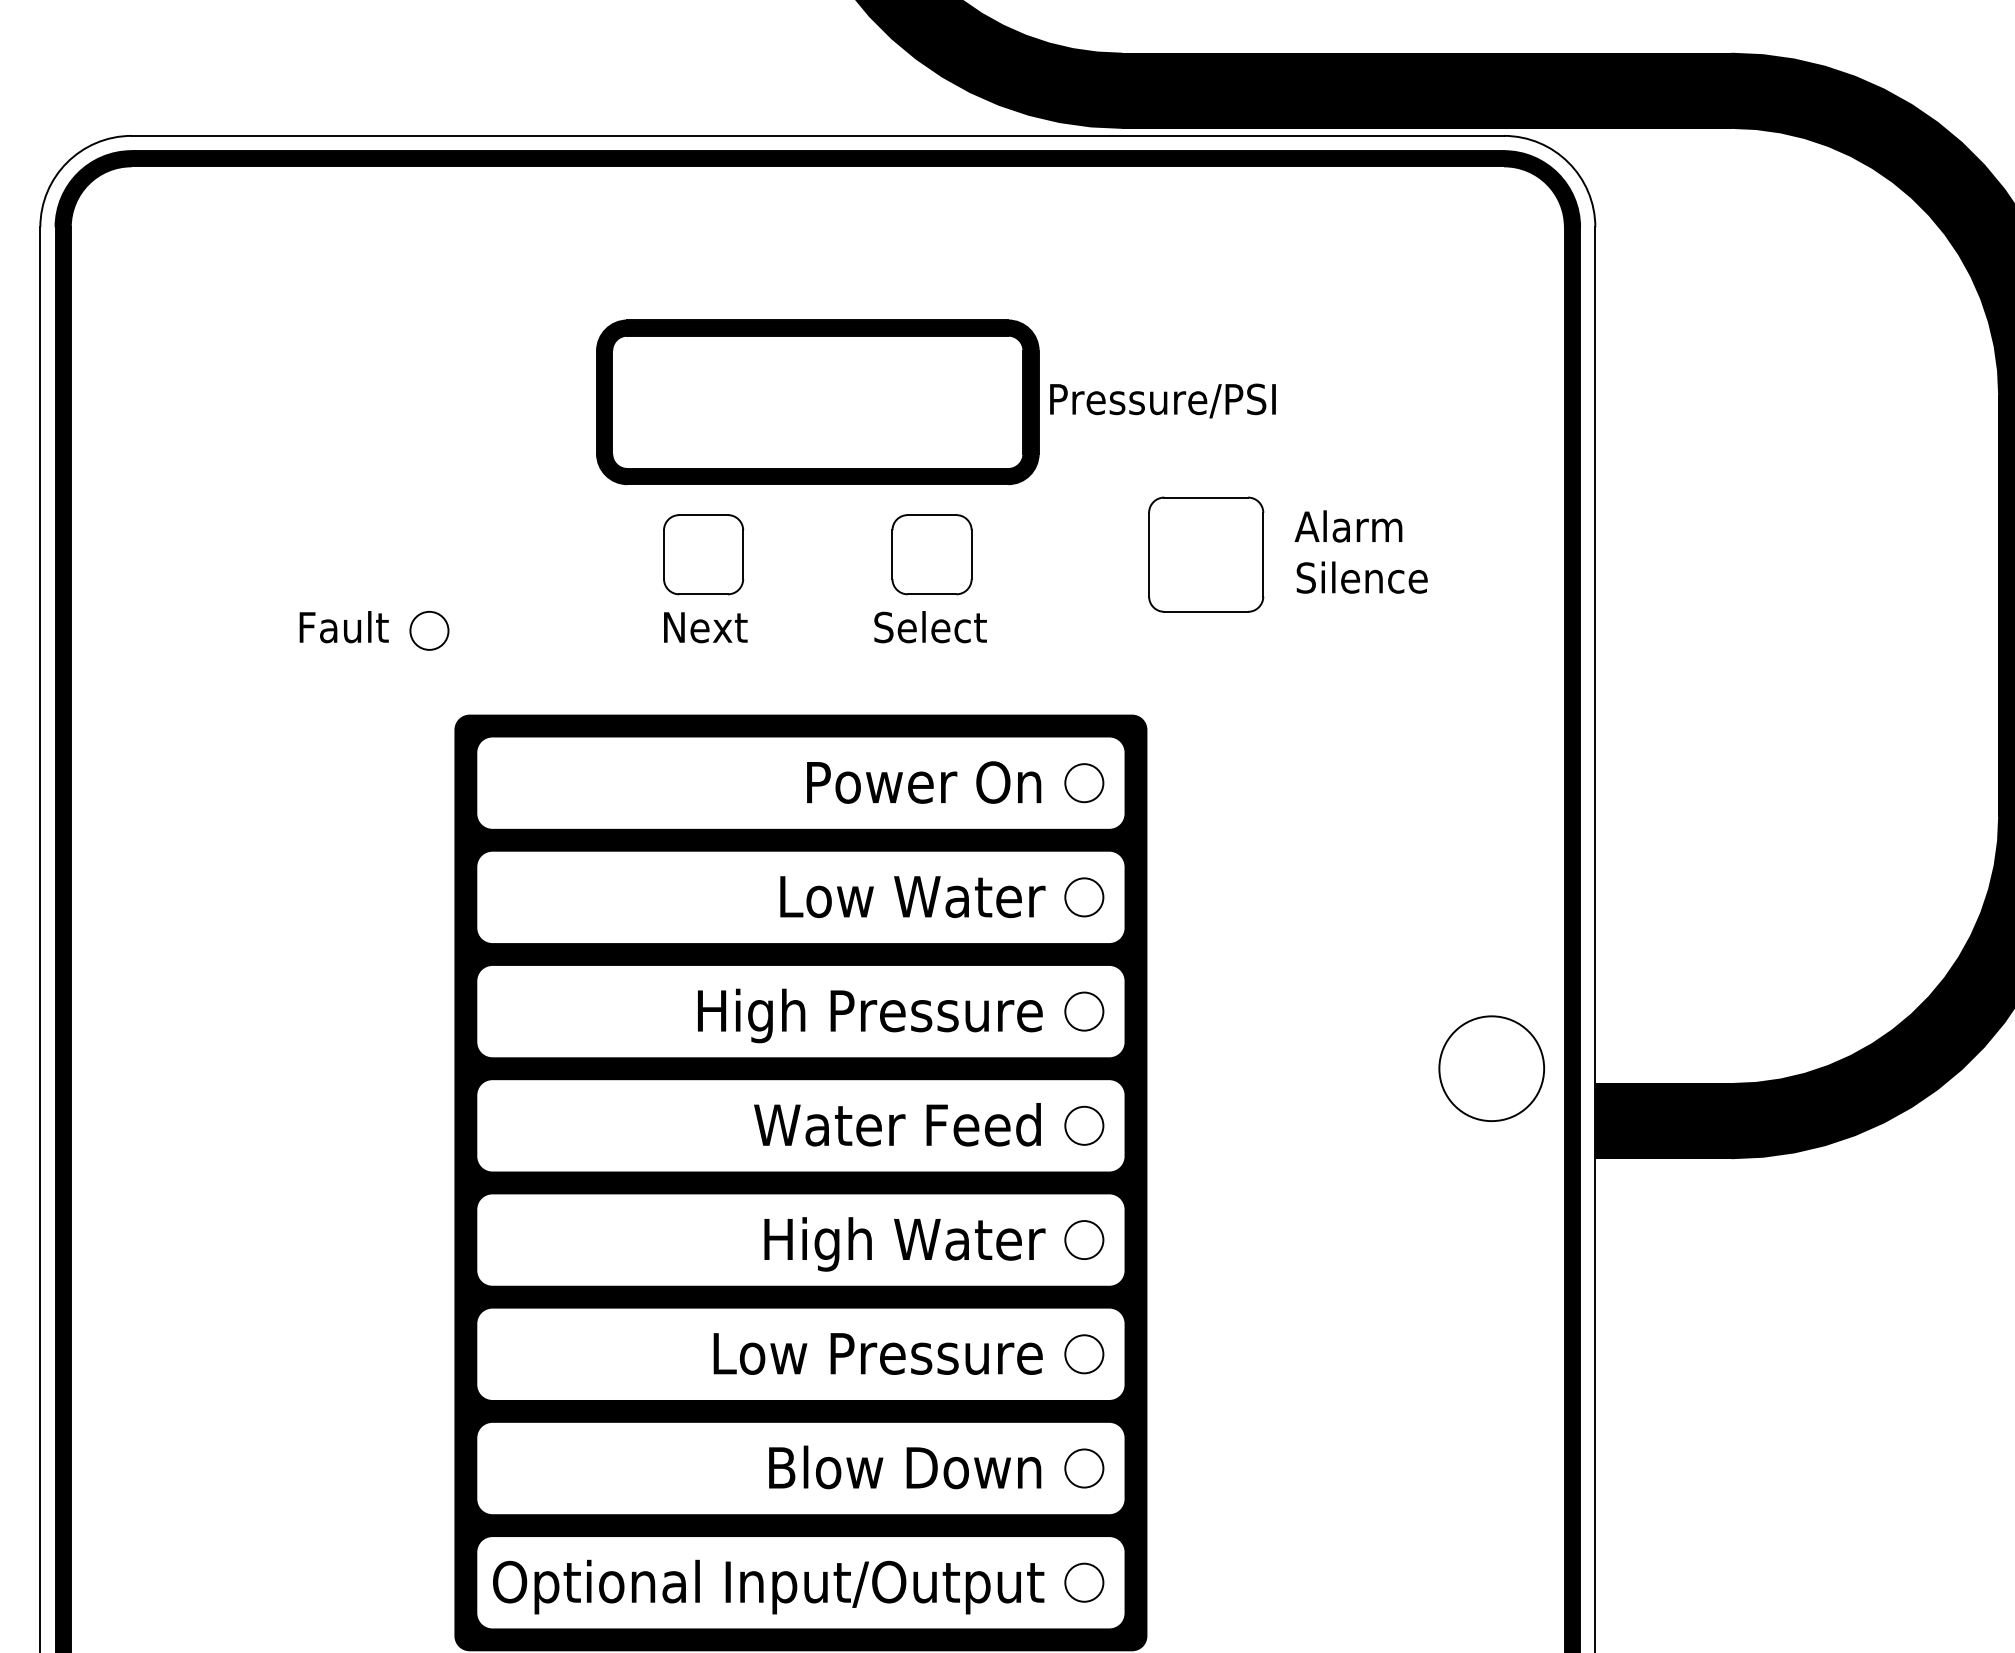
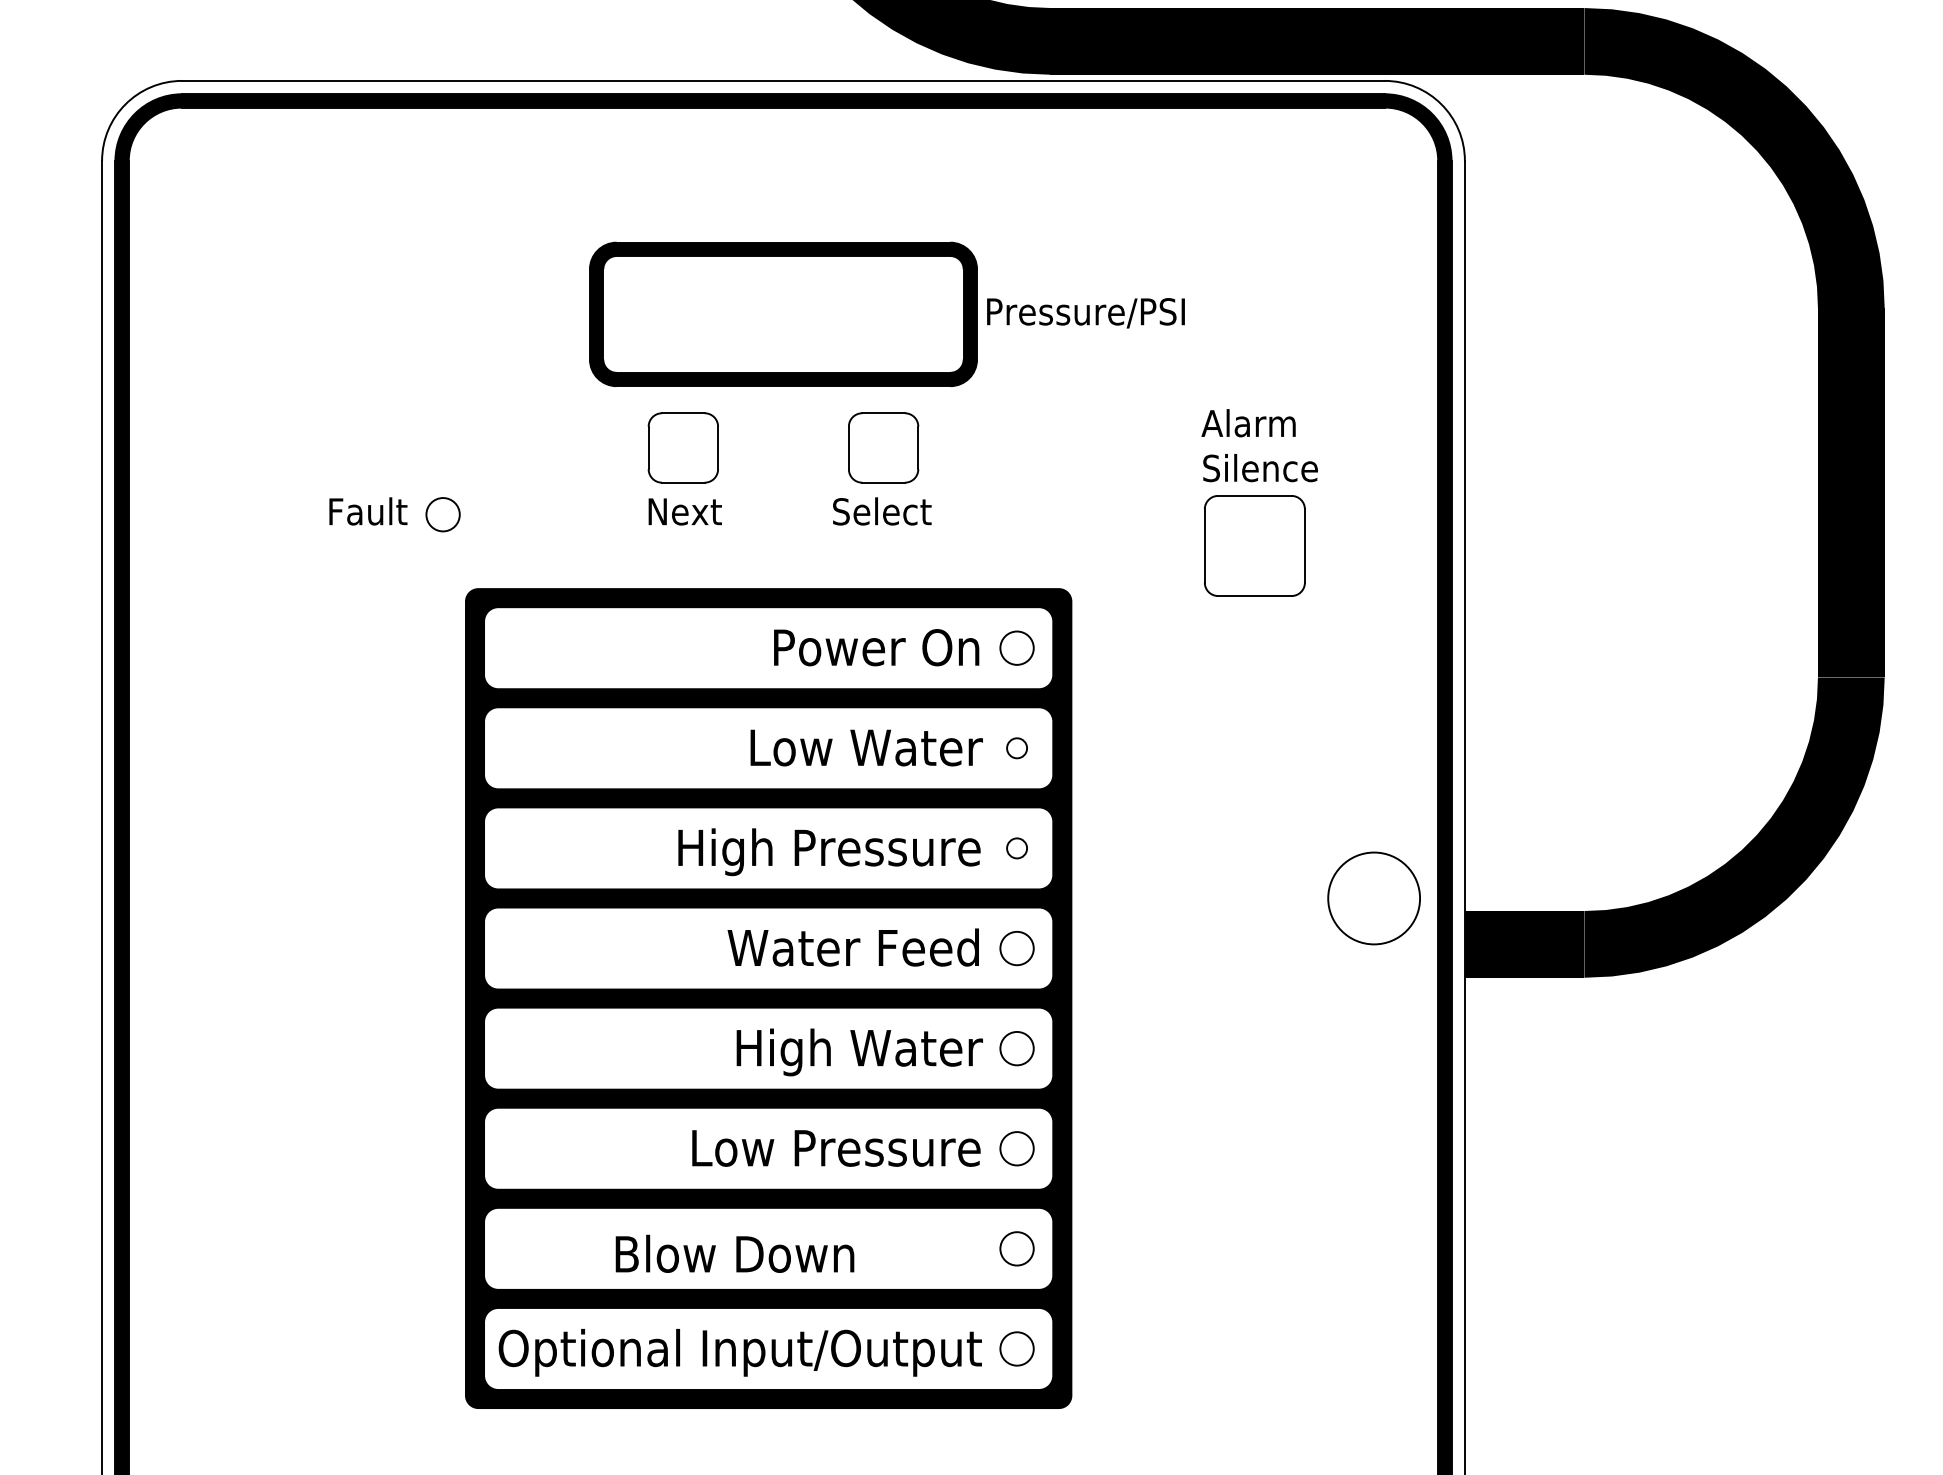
part: (1205, 554) -> (1254, 545), moved
circle: (1083, 897) -> (1016, 748), size x0.6
circle: (1083, 1011) -> (1016, 848), size x0.6
text: (904, 1466) -> (734, 1253), moved

